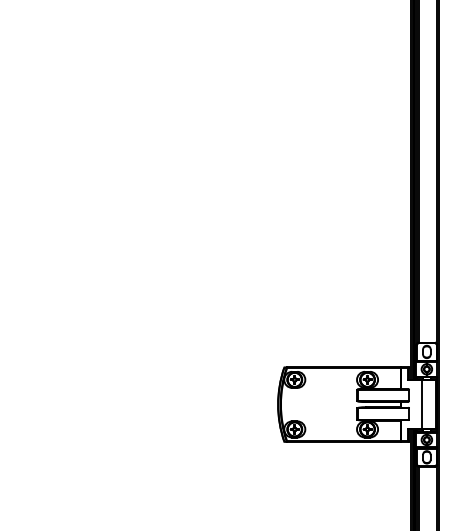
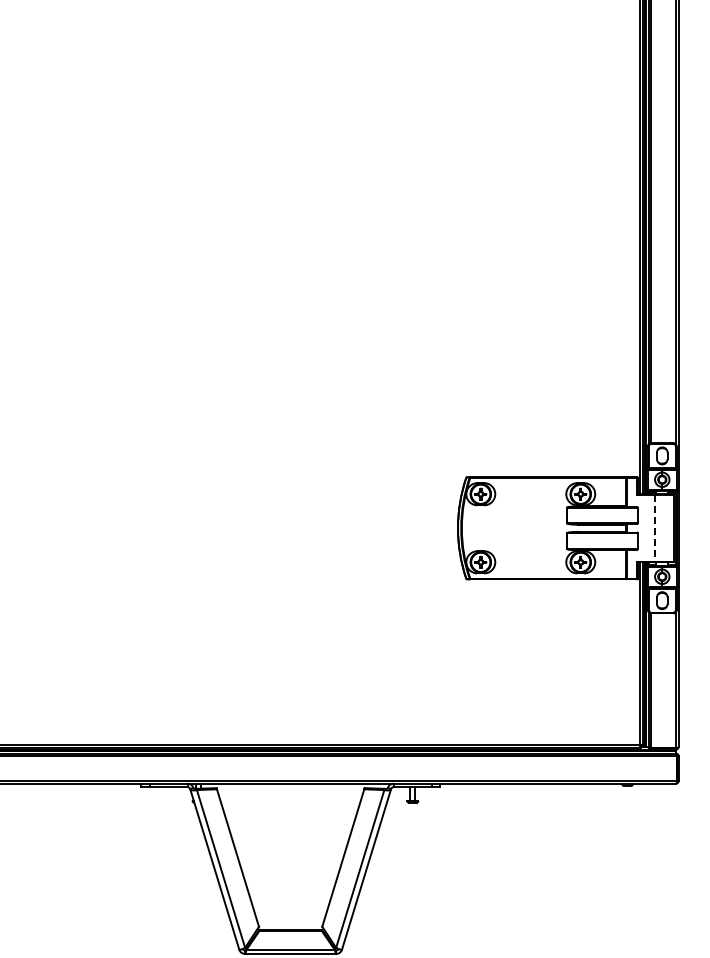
line: (421, 404) -> (655, 528), solid -> dashed

